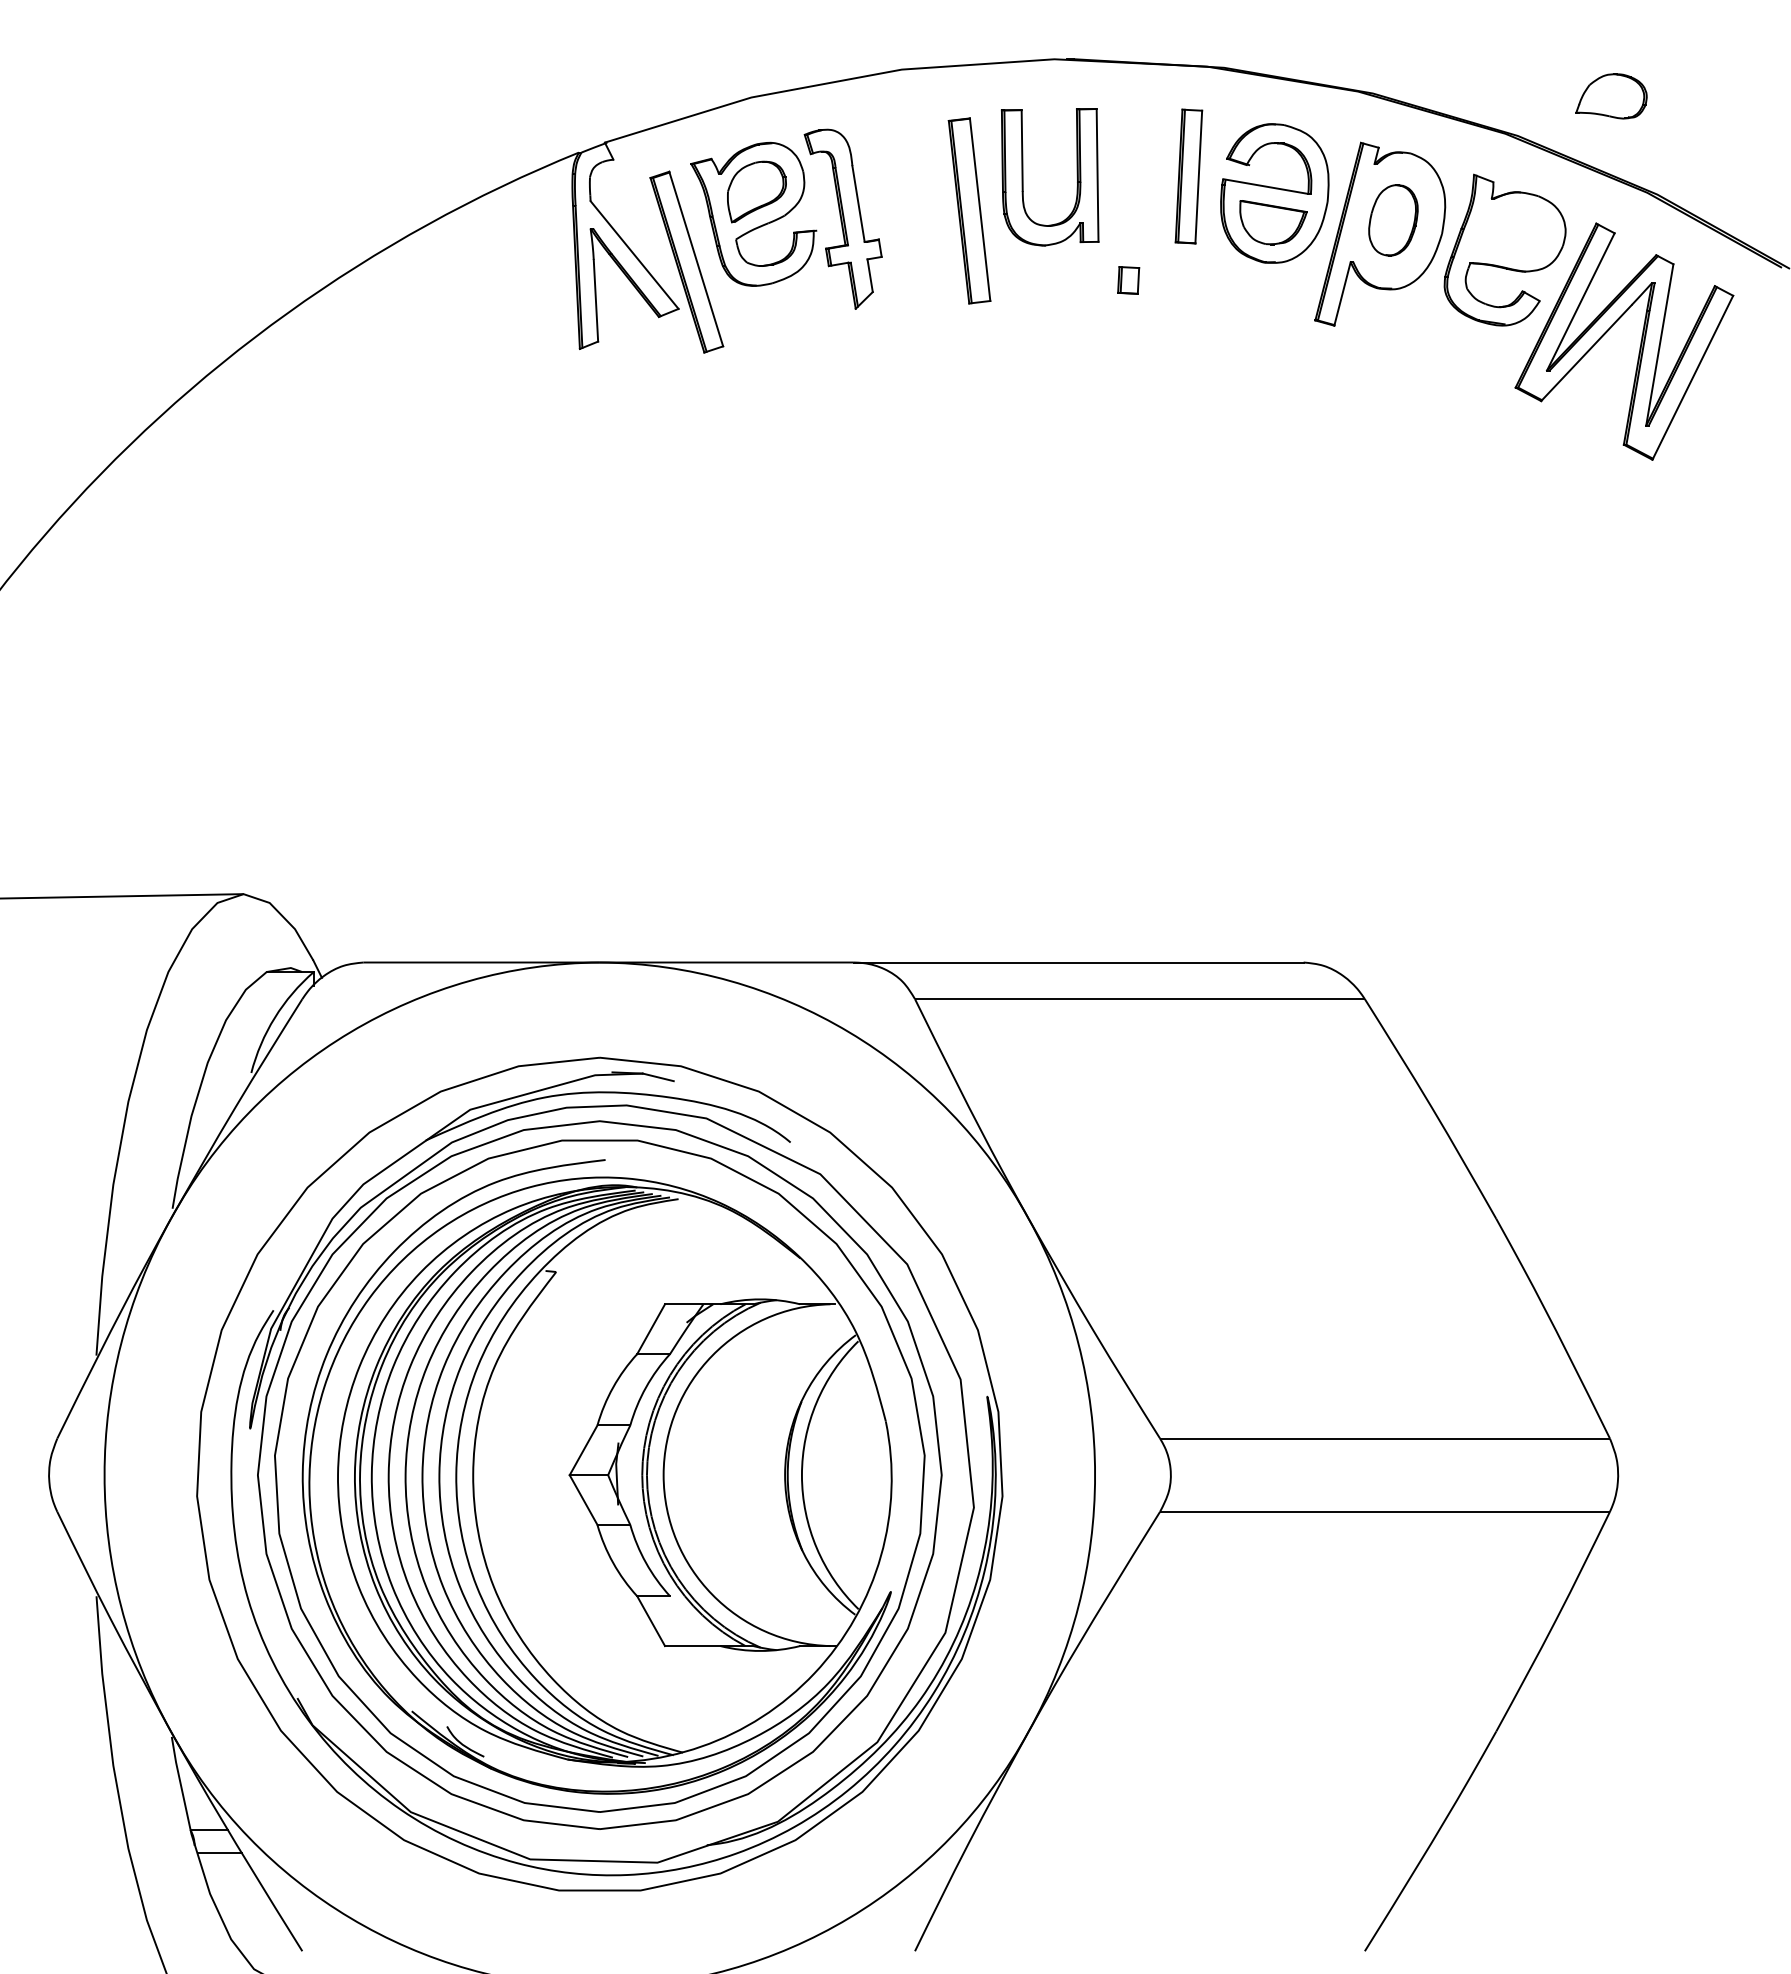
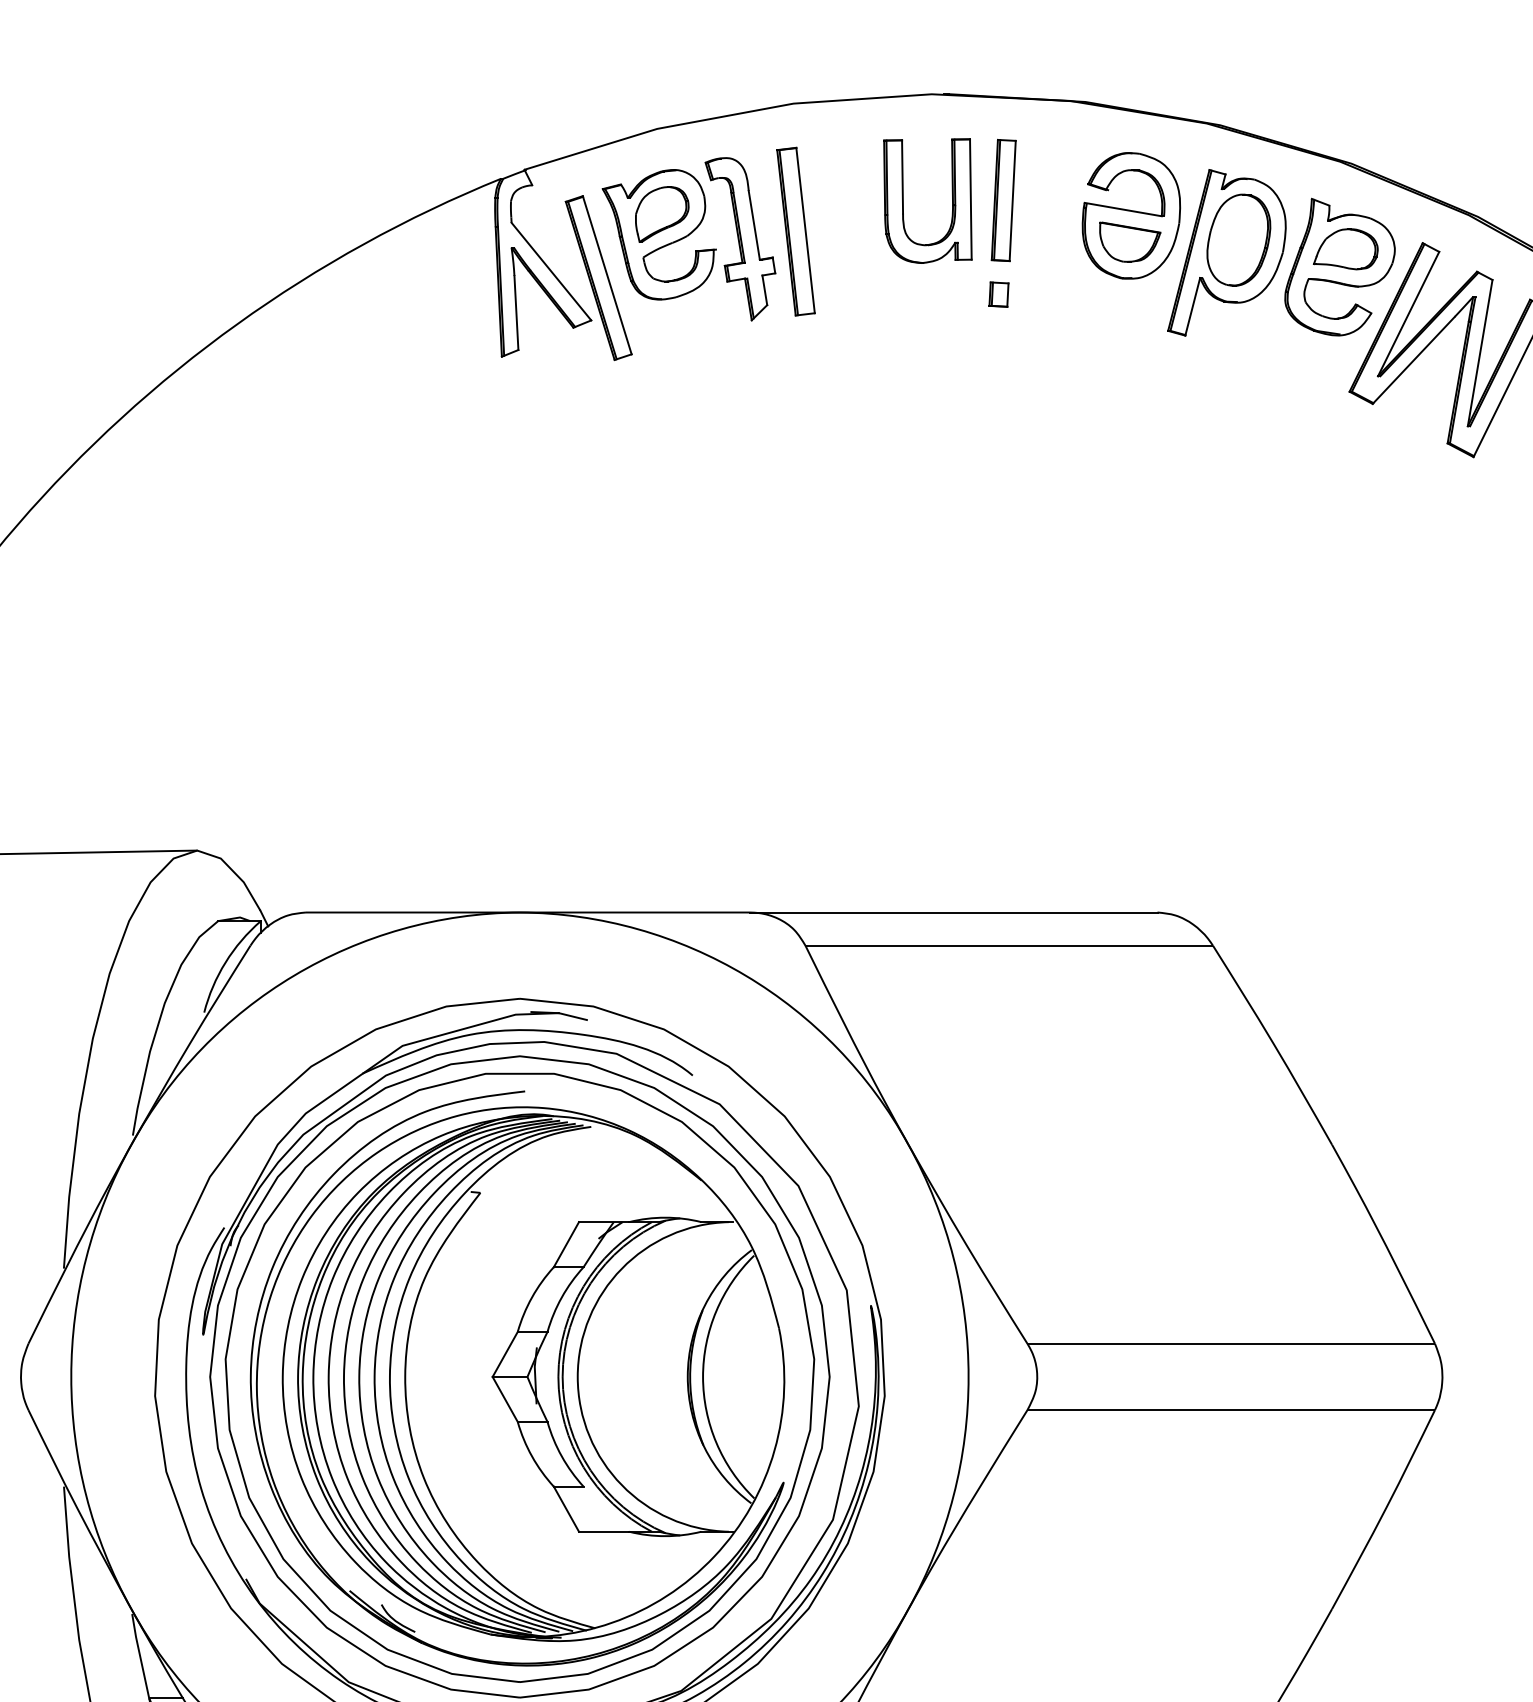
part: (1611, 96) -> (1345, 249), moved
part: (1188, 176) -> (1003, 200), moved
part: (969, 210) -> (795, 231), moved
part: (1393, 220) -> (1238, 240), size x1.43

